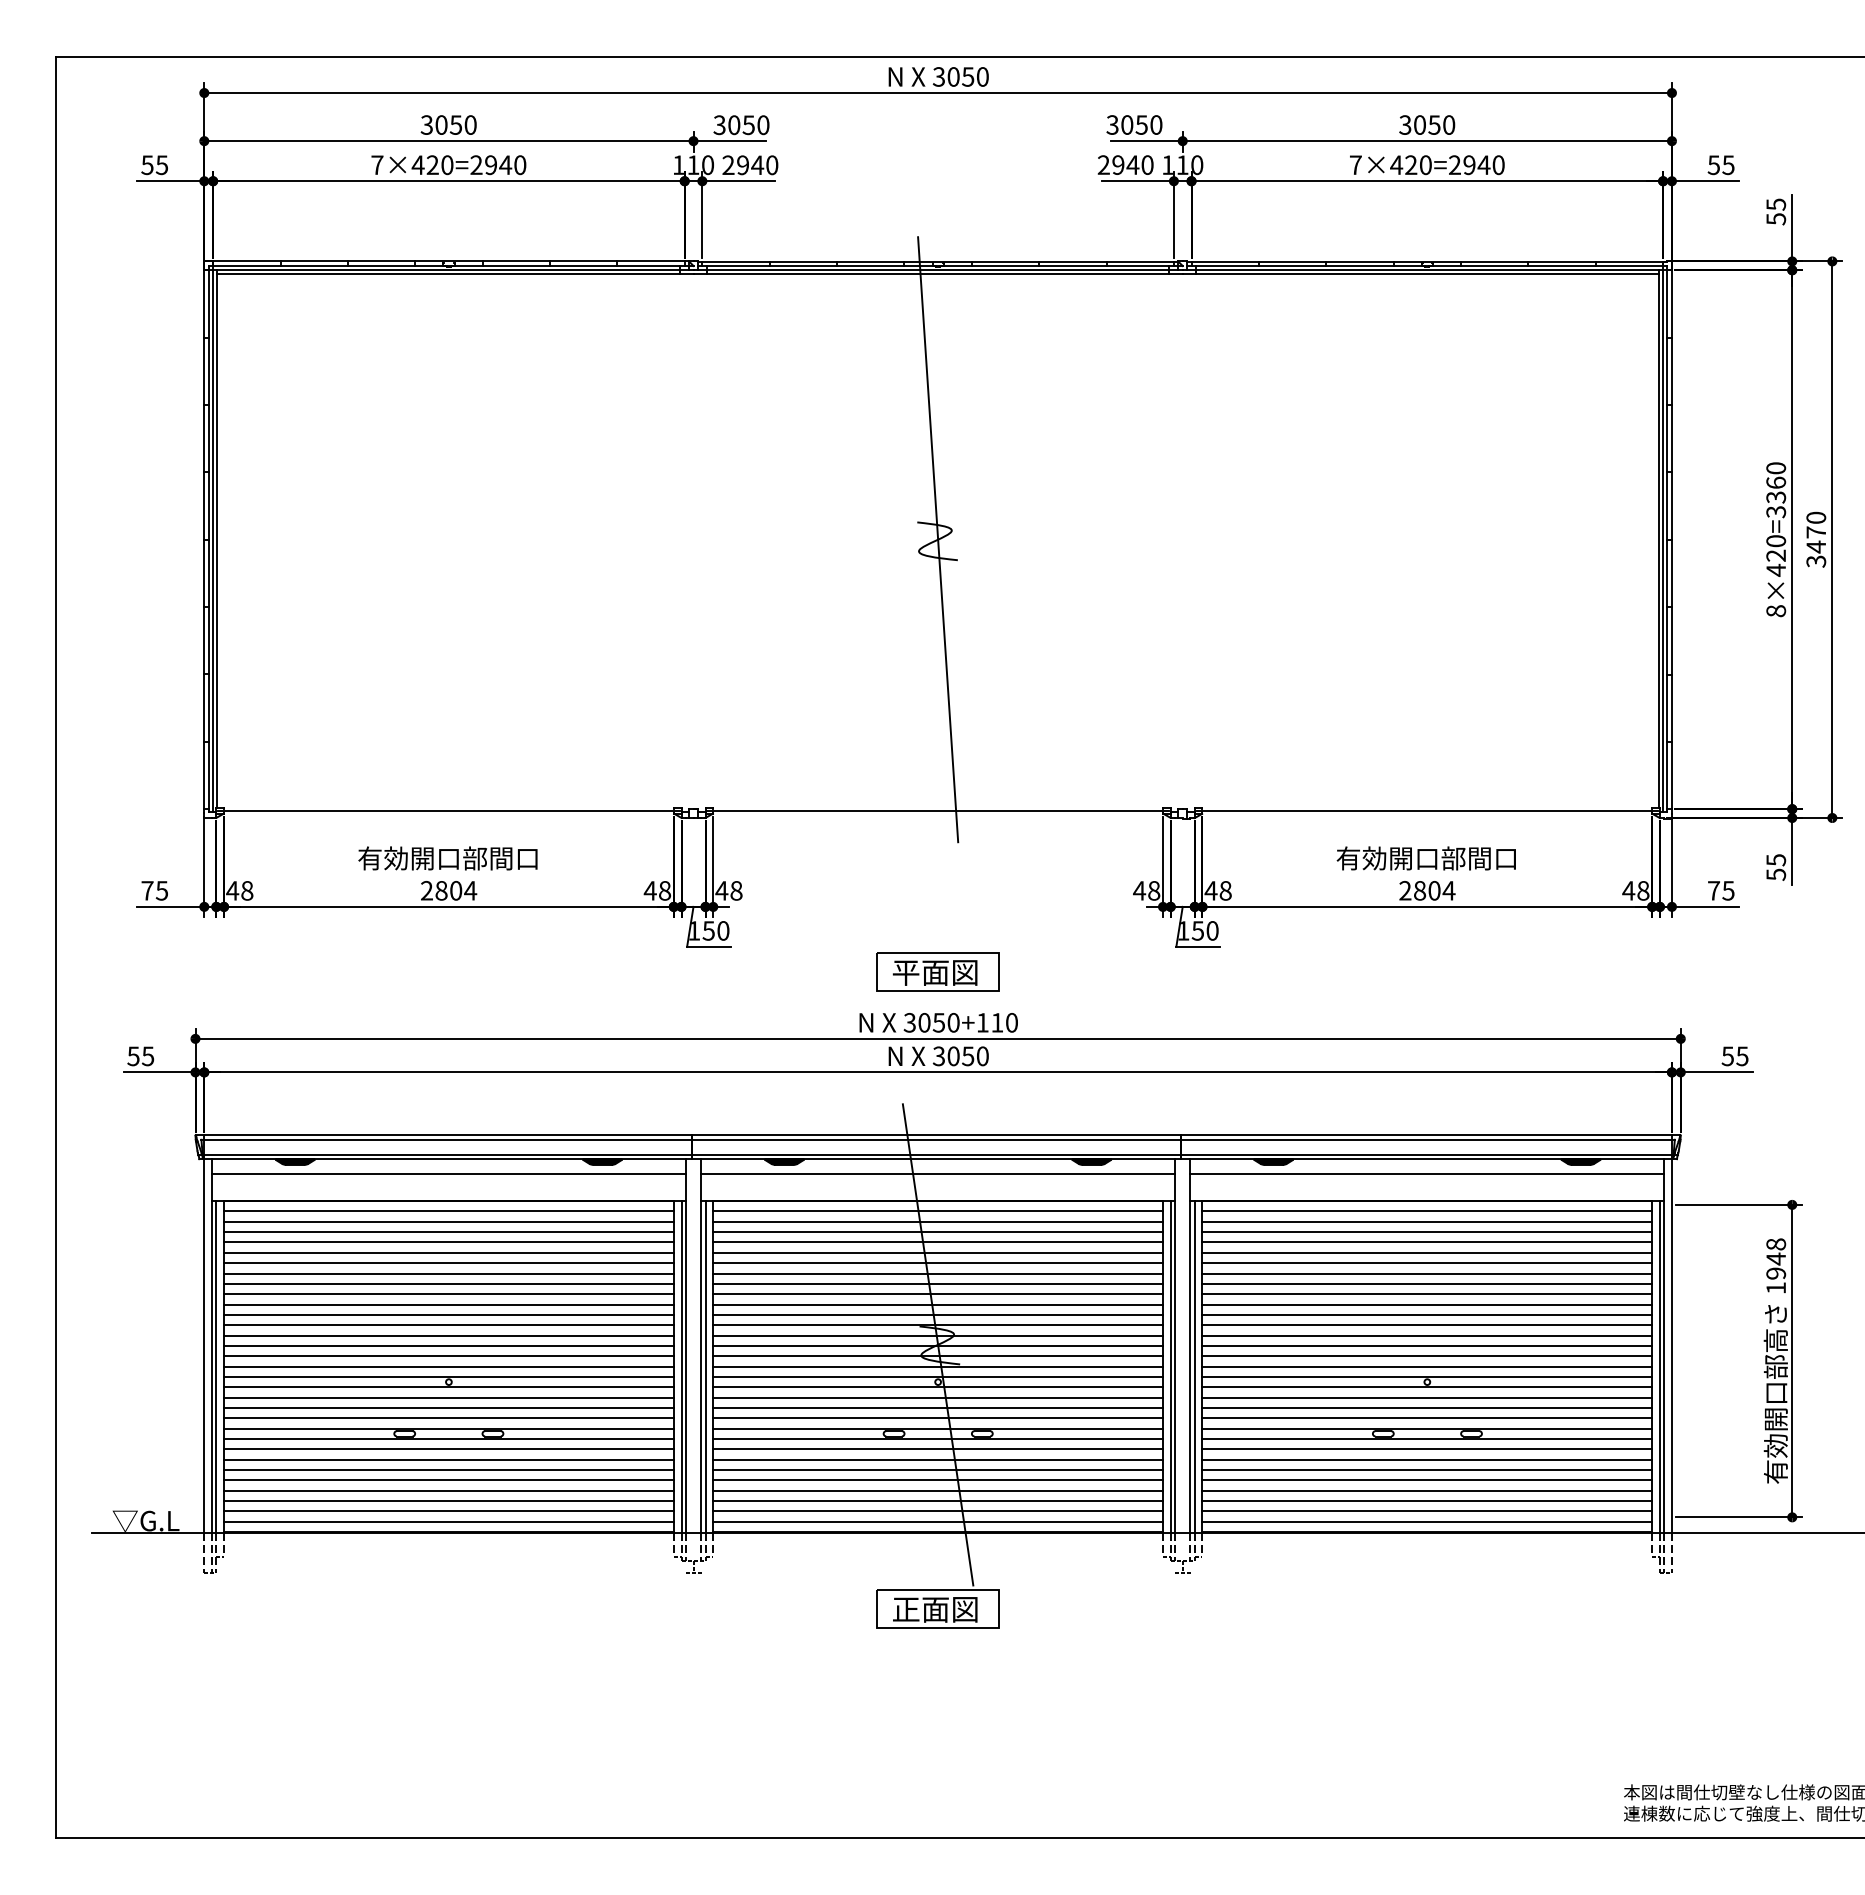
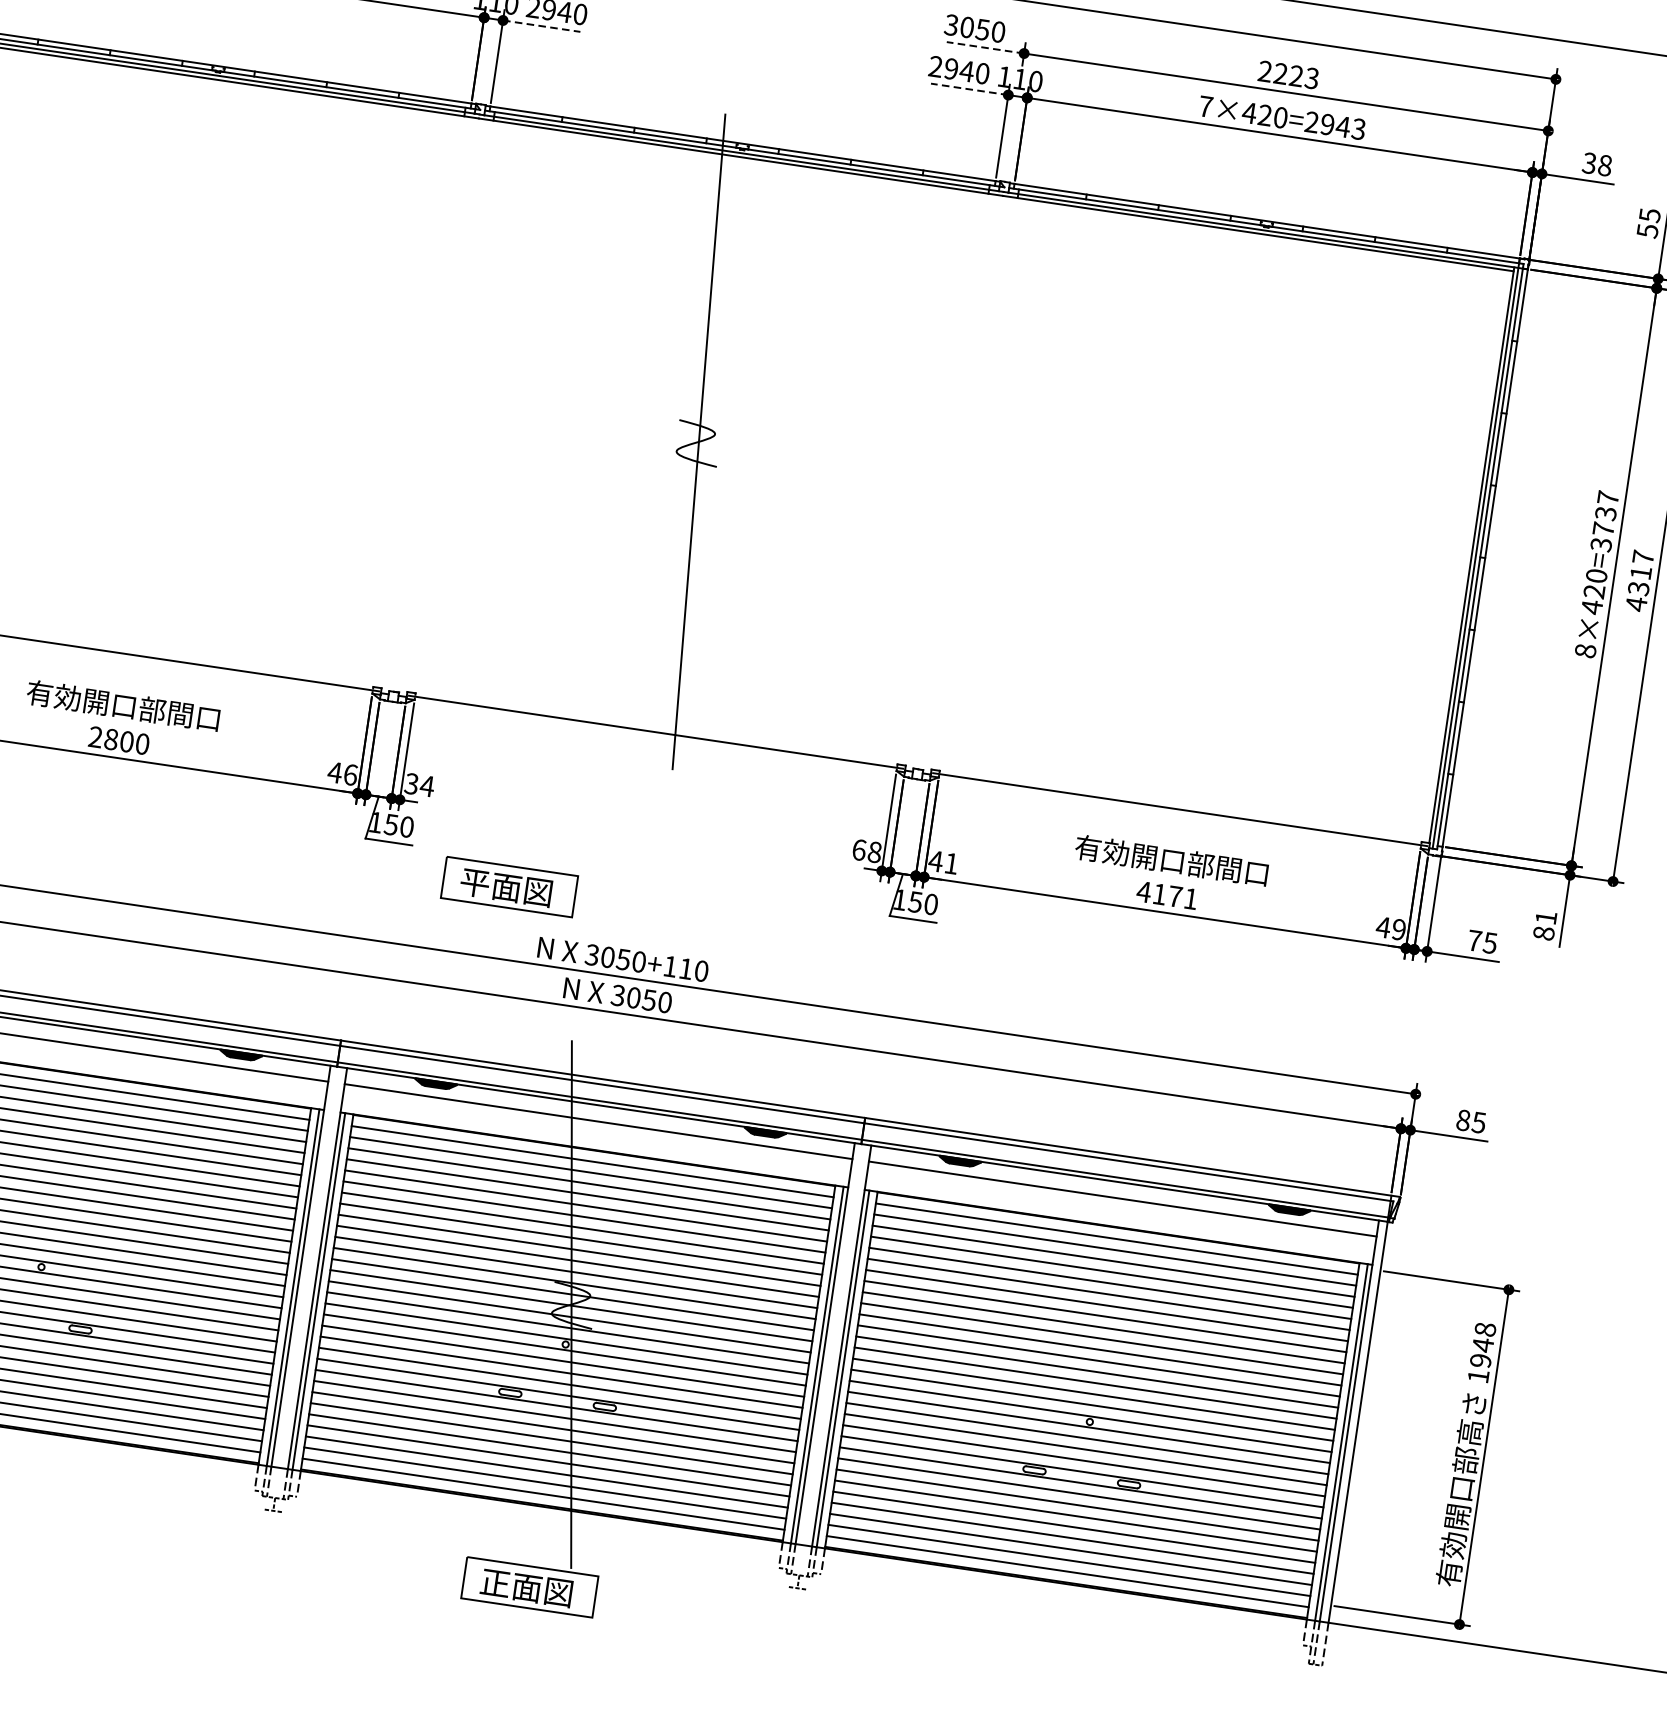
text: (1427, 124) -> (1289, 74), 3050 -> 2223
line: (1146, 141) -> (985, 48), solid -> dashed
text: (1498, 164) -> (1358, 128), 7×420=2940 -> 7×420=2943
text: (1721, 164) -> (1597, 163), 55 -> 38
line: (738, 181) -> (541, 26), solid -> dashed
line: (1137, 181) -> (969, 89), solid -> dashed
text: (1776, 482) -> (1606, 513), 8×420=3360 -> 8×420=3737
text: (1816, 539) -> (1640, 580), 3470 -> 4317
text: (1776, 867) -> (1545, 925), 55 -> 81
text: (470, 890) -> (142, 743), 2804 -> 2800
text: (665, 890) -> (351, 774), 48 -> 46
text: (728, 890) -> (418, 784), 48 -> 34
text: (1139, 890) -> (859, 849), 48 -> 68
text: (1225, 890) -> (951, 863), 48 -> 41
text: (1426, 890) -> (1166, 895), 2804 -> 4171
text: (1643, 890) -> (1399, 929), 48 -> 49
part: (937, 971) -> (508, 886), moved
text: (1727, 1056) -> (1463, 1120), 55 -> 85

